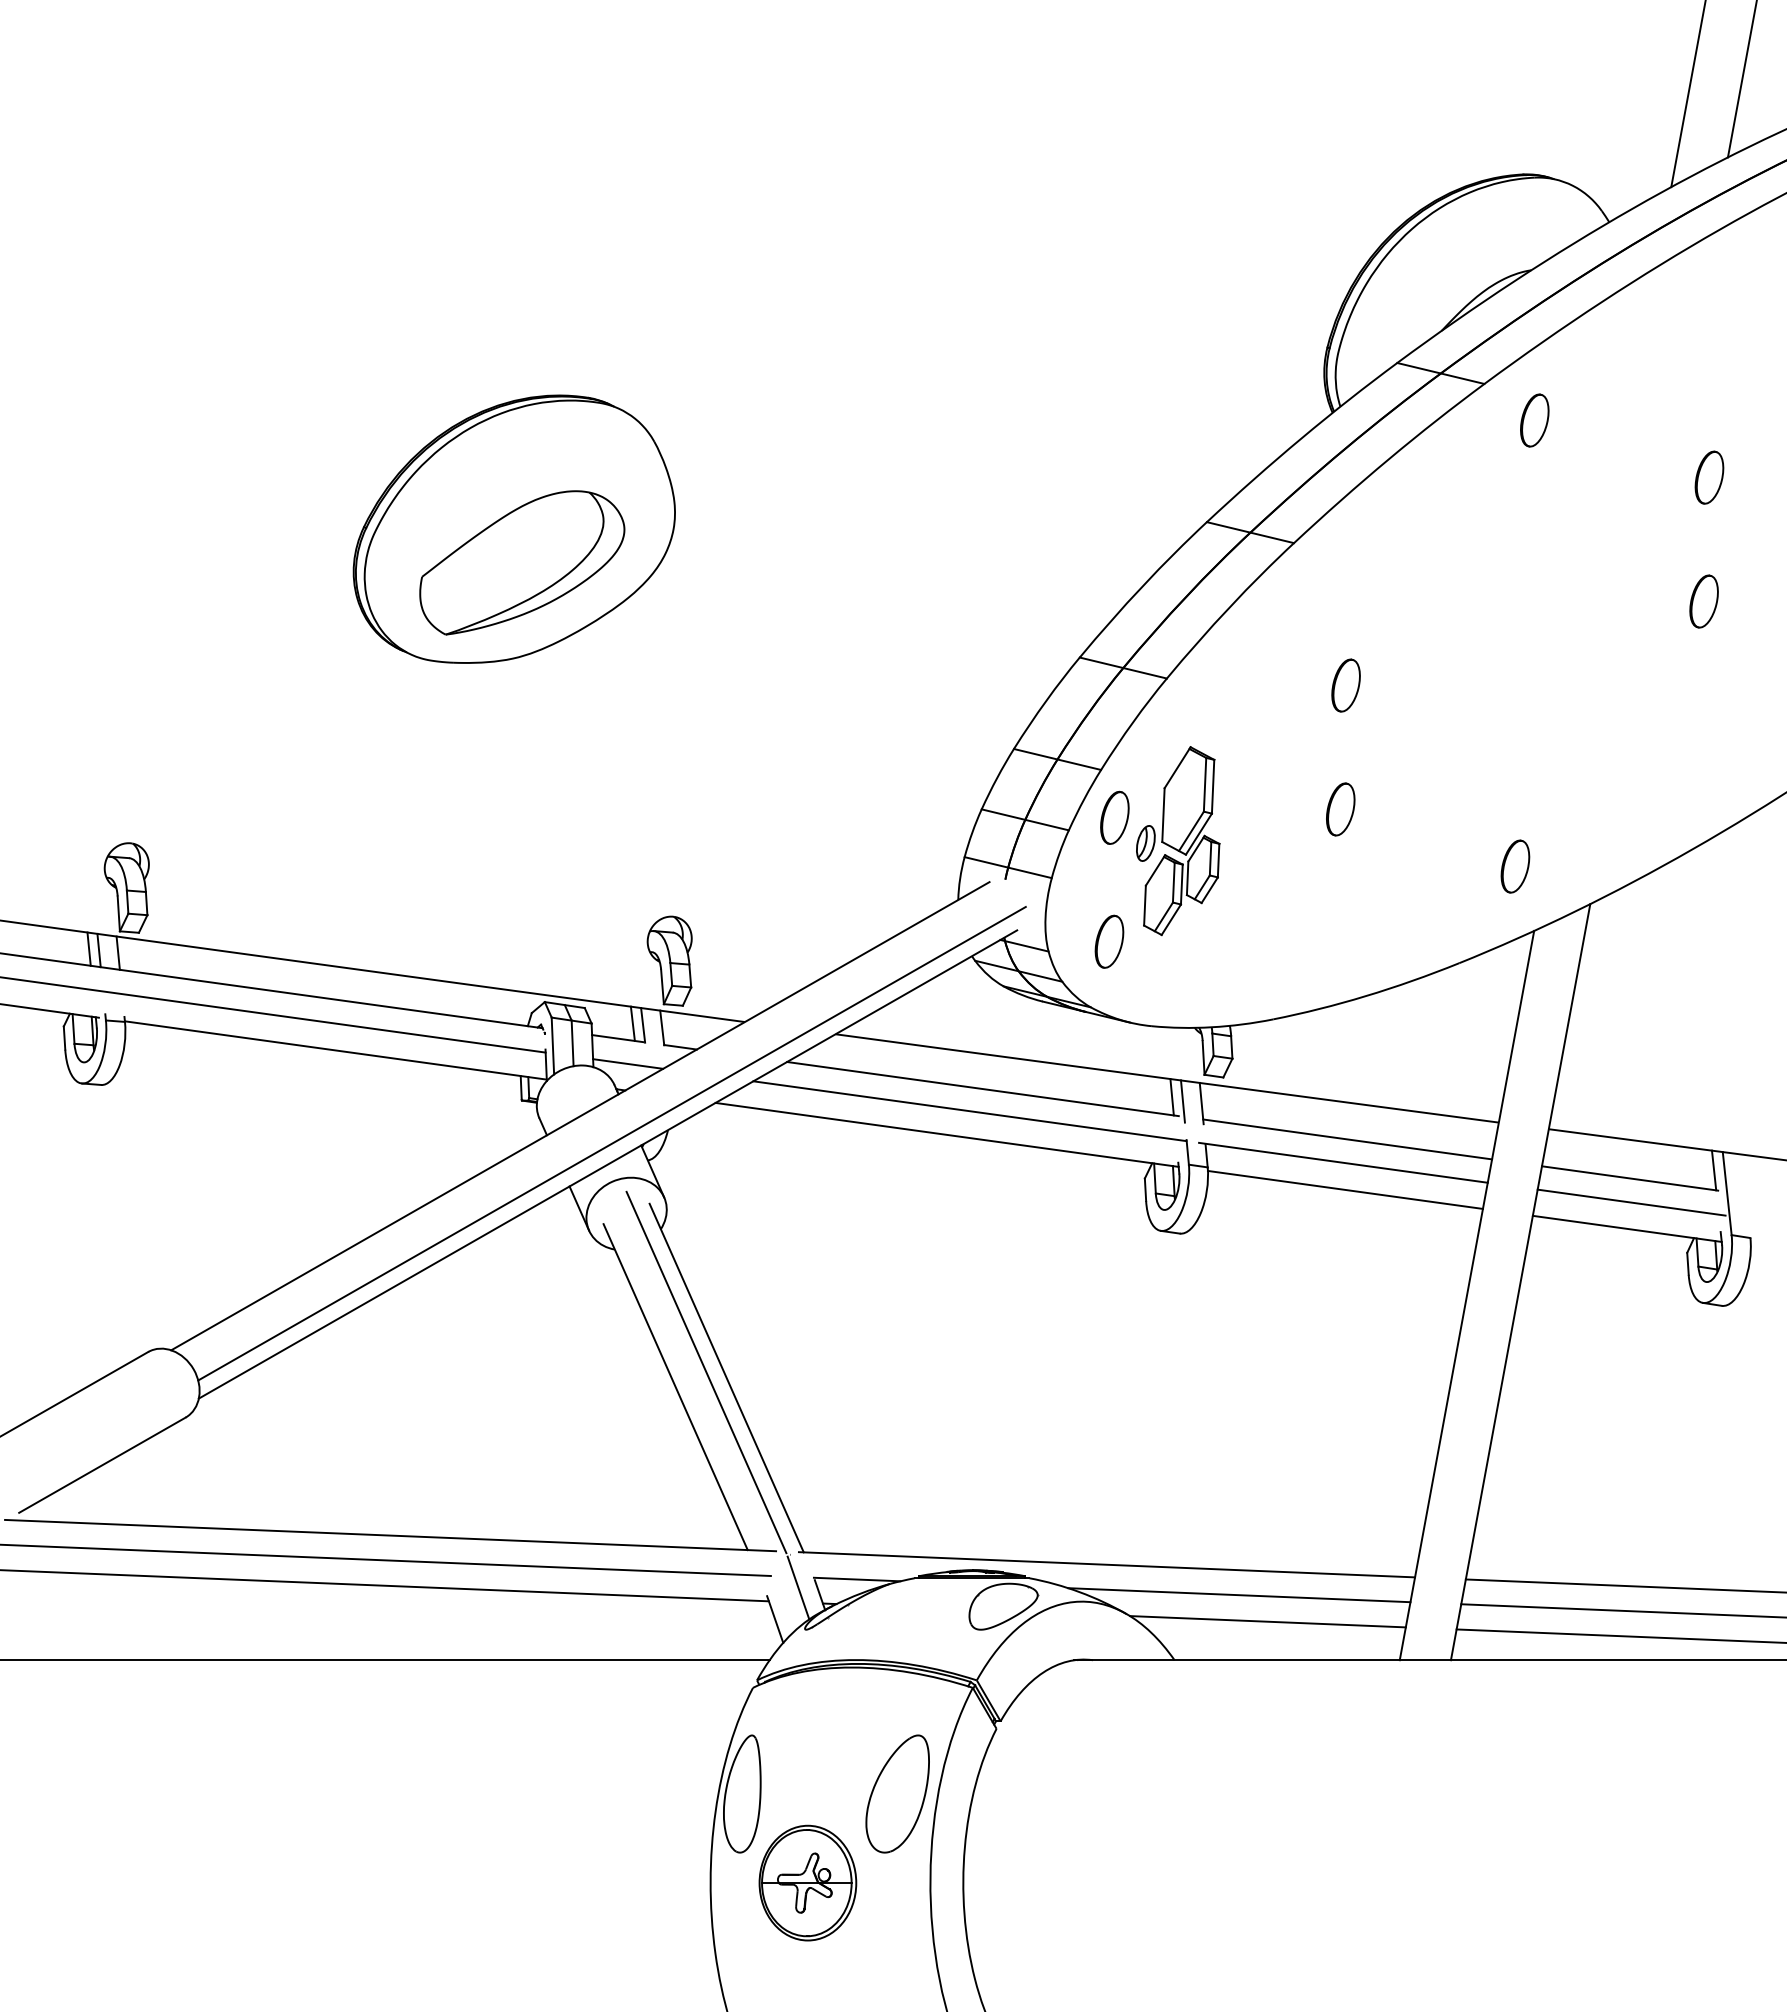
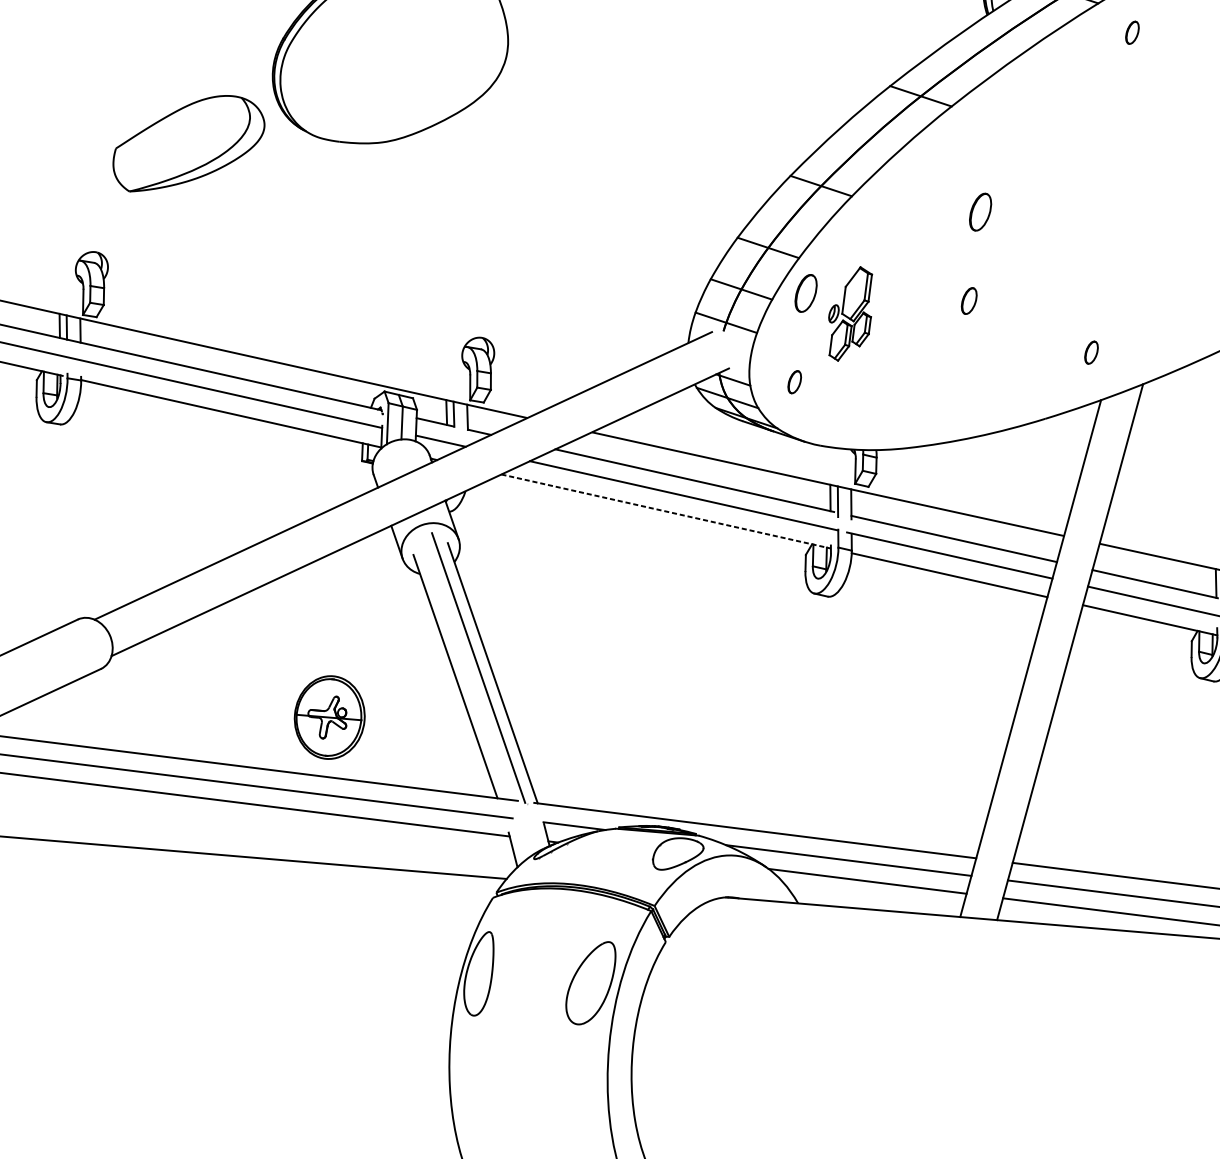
part: (1534, 420) -> (1132, 32), size x0.6
part: (522, 562) -> (189, 144), moved
part: (1340, 809) -> (969, 301), size x0.7
part: (1178, 841) -> (850, 314), size x0.7
part: (1515, 866) -> (1091, 352), size x0.6
part: (1109, 941) -> (794, 382), size x0.6
line: (947, 1134) -> (666, 511), solid -> dashed
line: (611, 1143) -> (424, 497), removed
line: (798, 1587) -> (531, 828), removed
part: (807, 1882) -> (329, 717), moved

